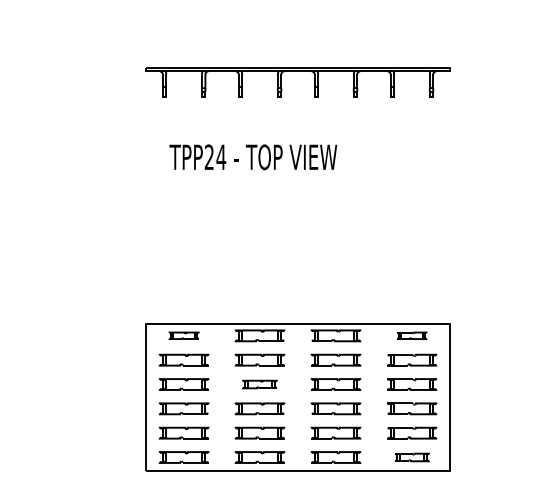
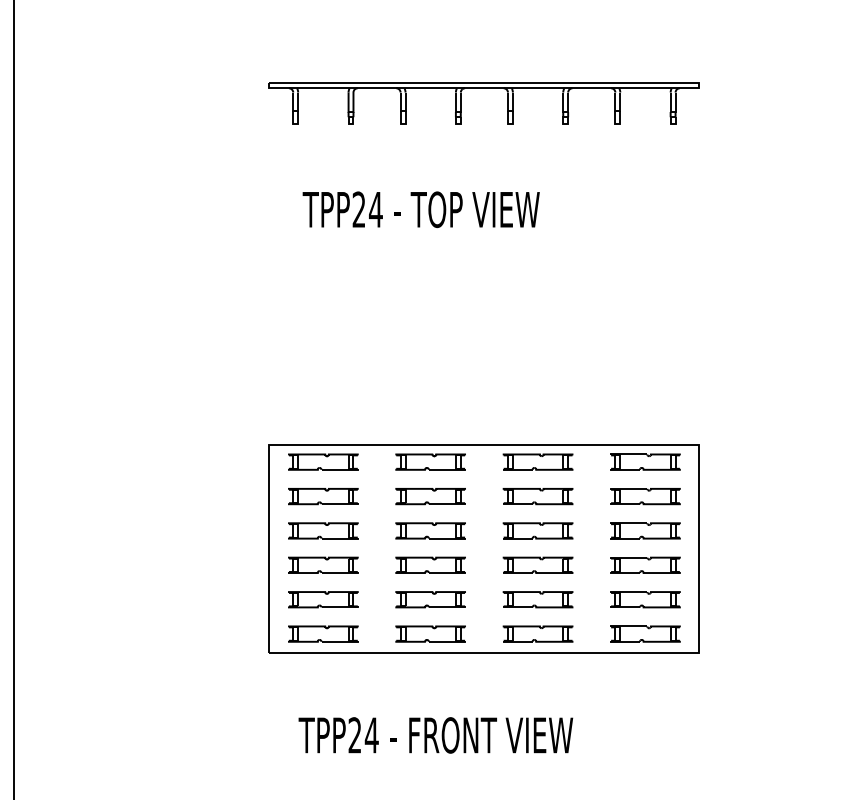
part: (184, 335) -> (323, 461), size x1.67
part: (411, 335) -> (645, 461), size x1.67
part: (259, 384) -> (430, 530), size x1.43
part: (411, 457) -> (645, 633), size x1.43

